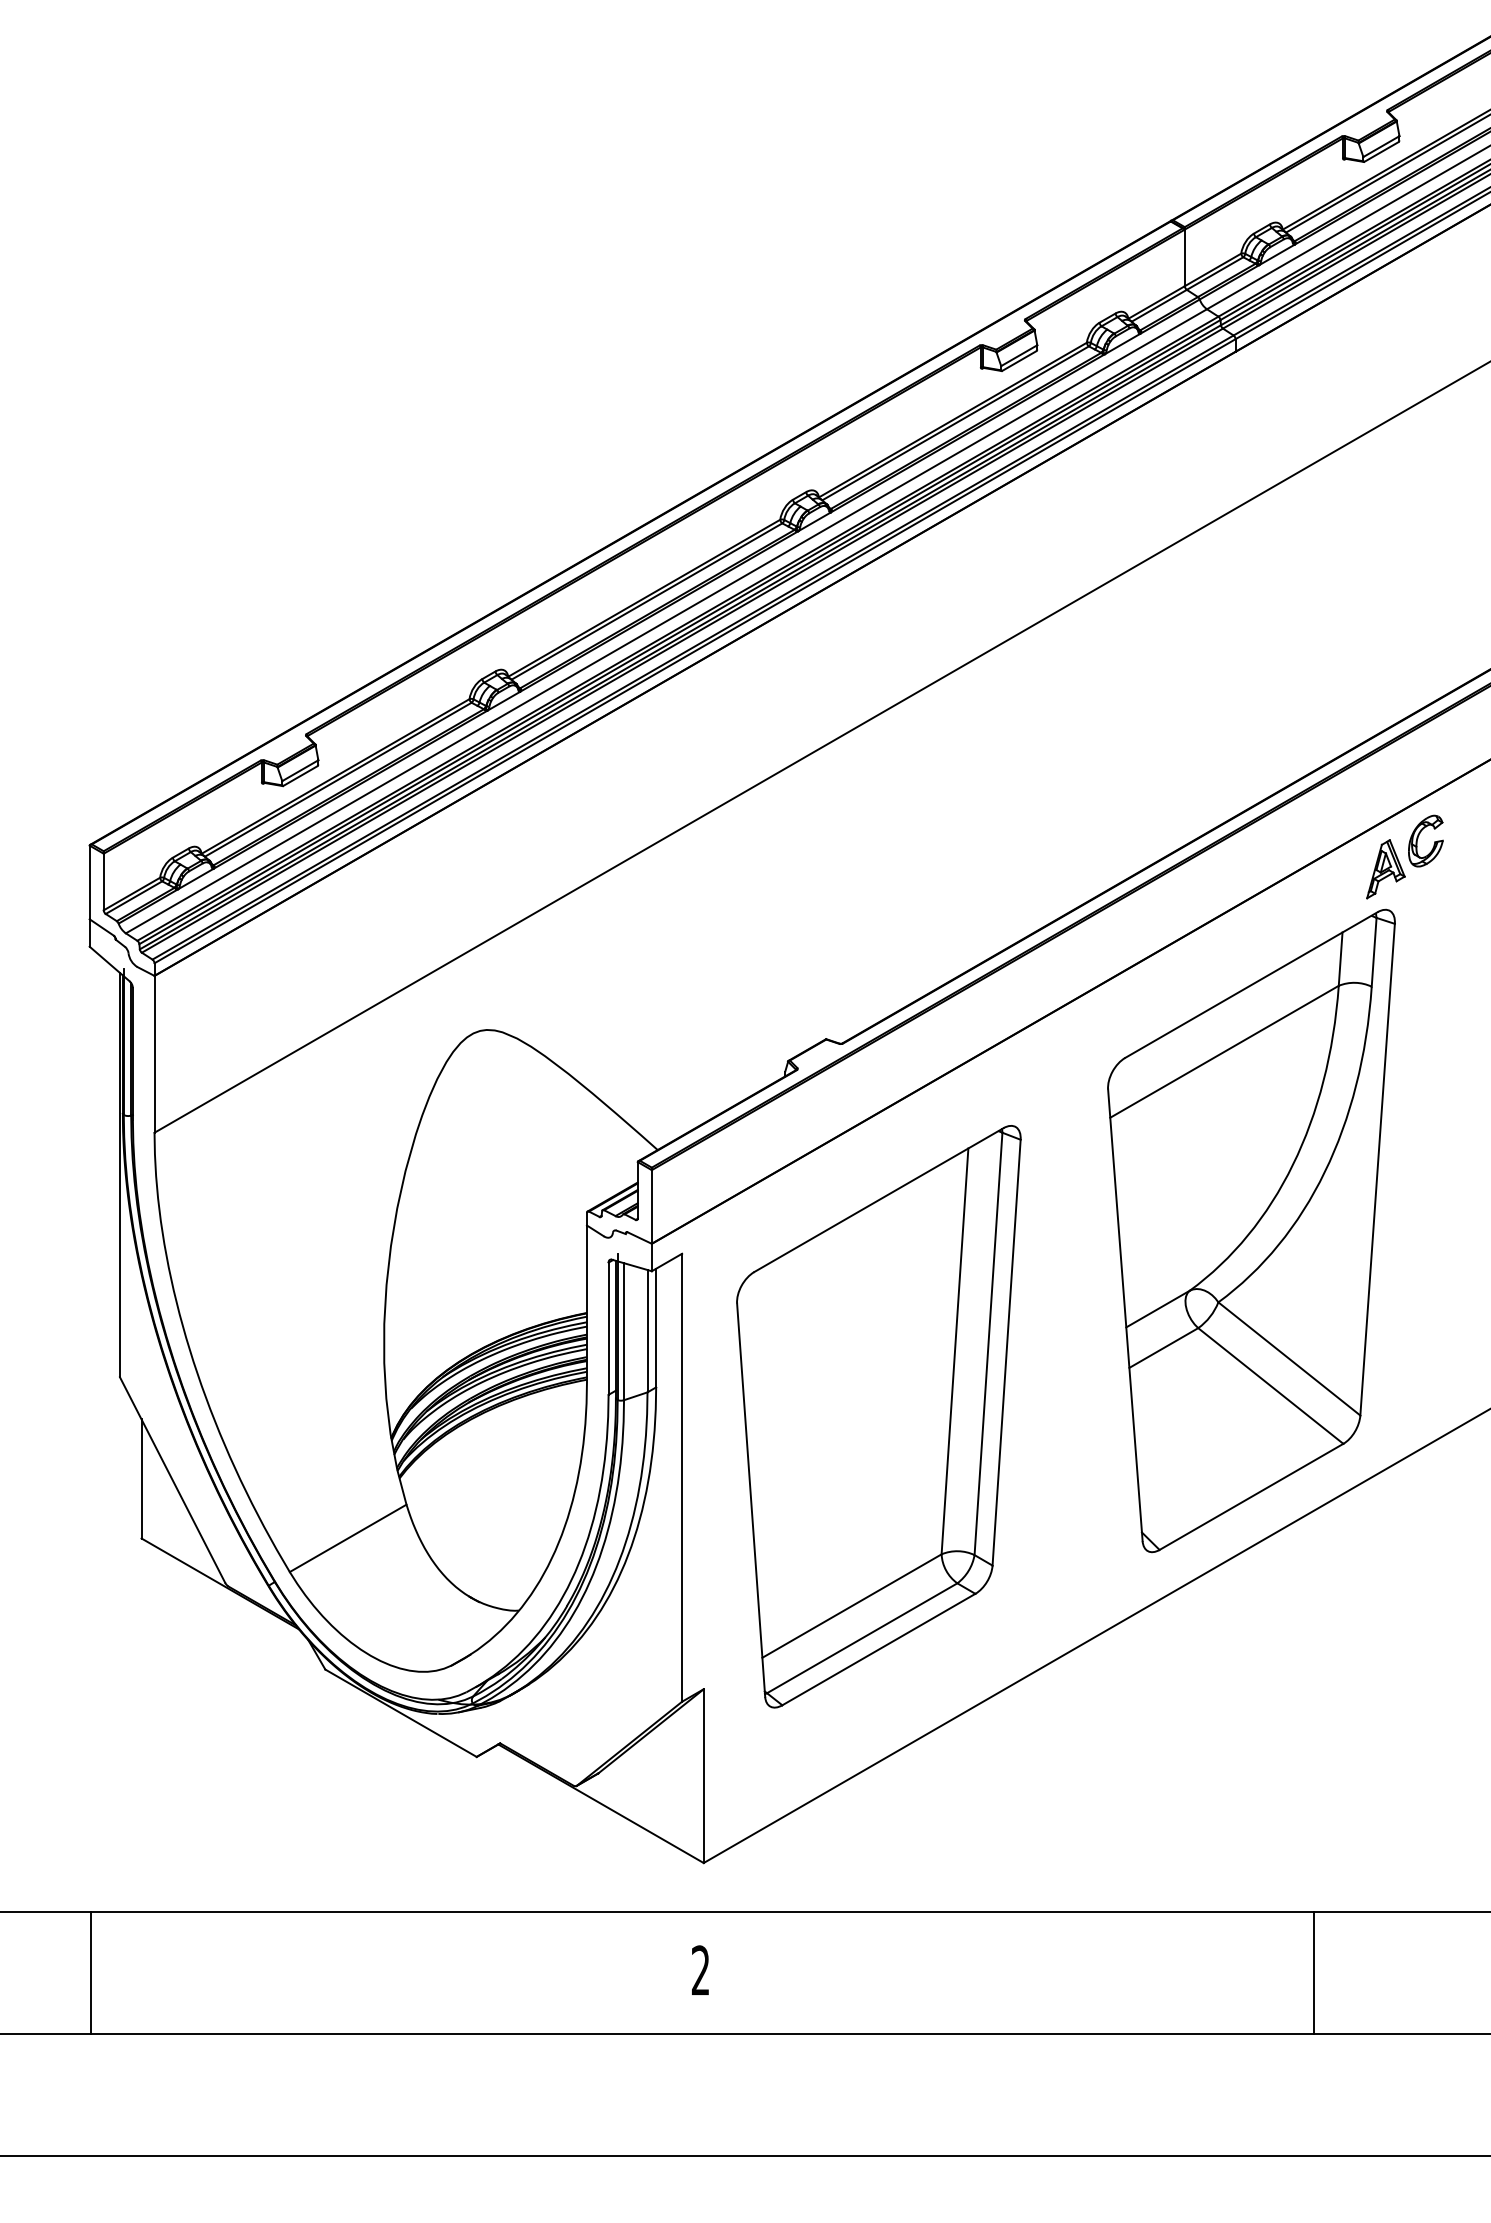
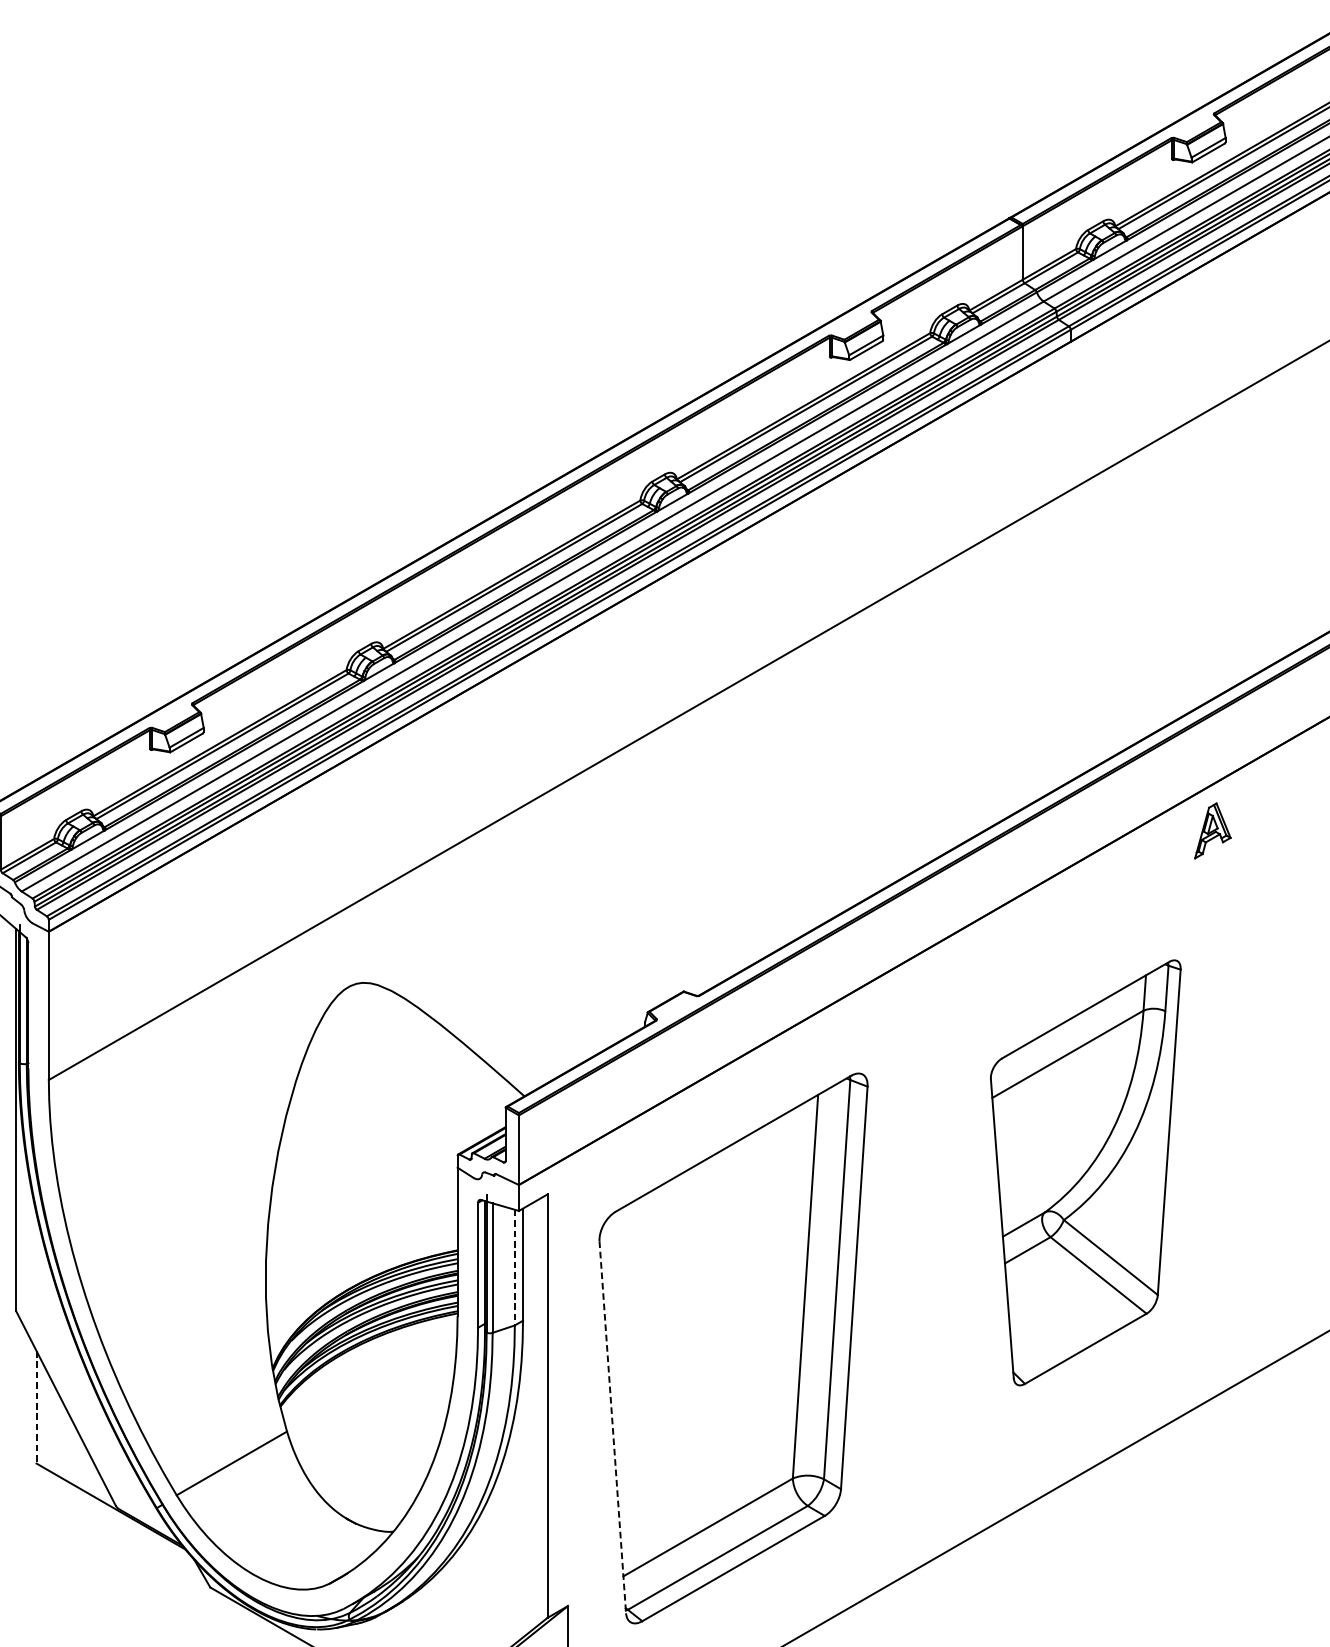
part: (1418, 838) -> (1243, 801), removed
part: (1251, 1230) -> (1085, 1172), size x0.7
line: (647, 1331) -> (514, 1267), solid -> dashed
line: (141, 1478) -> (36, 1406), solid -> dashed
line: (751, 1500) -> (613, 1427), solid -> dashed

